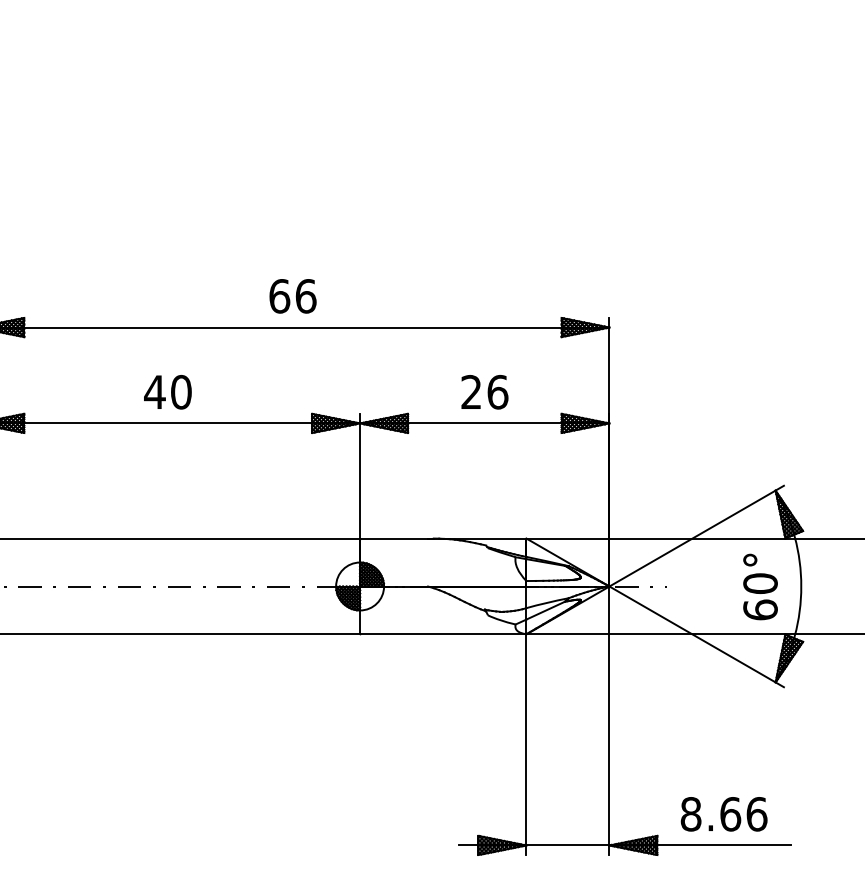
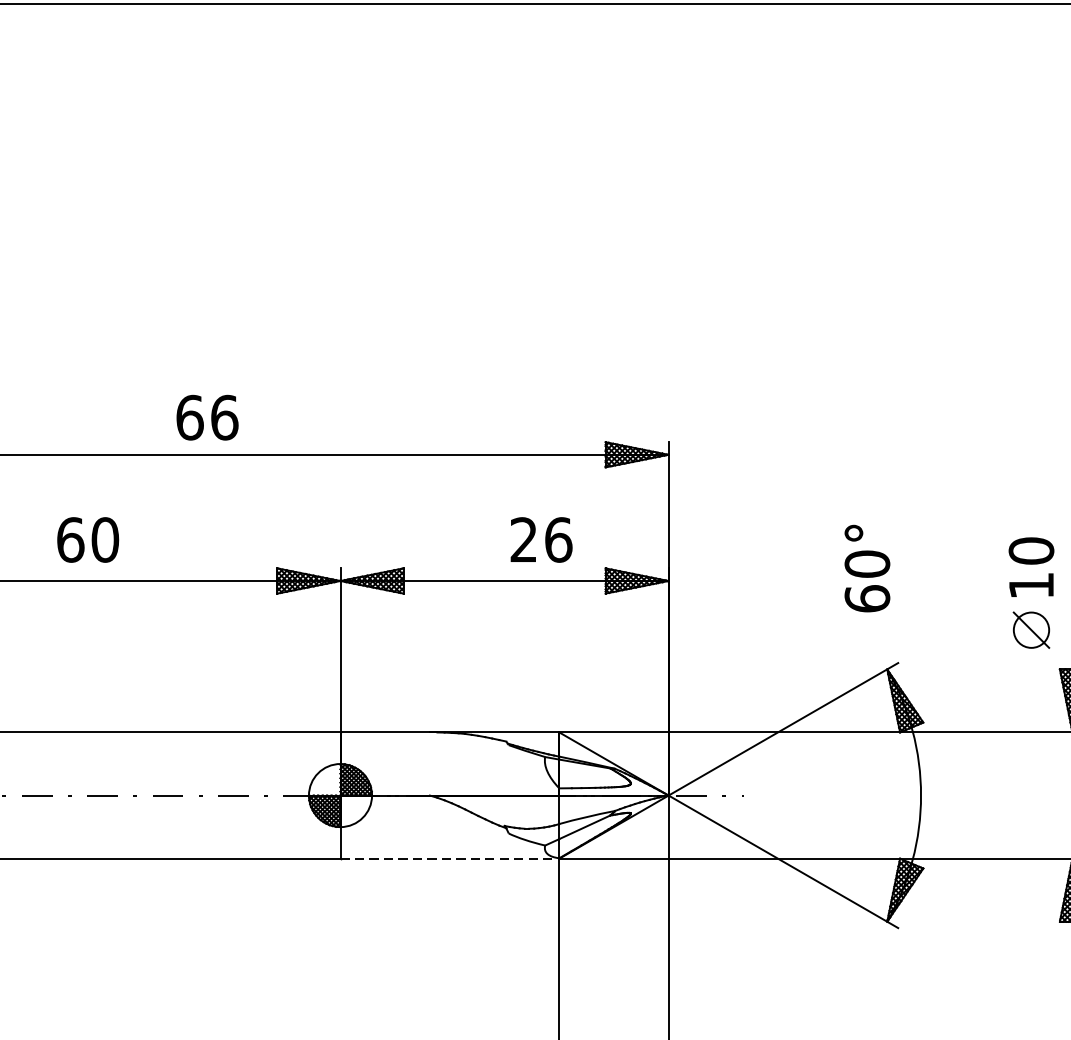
text: (292, 296) -> (206, 417), moved
text: (154, 391) -> (69, 538), 40 -> 60
text: (484, 392) -> (541, 540), moved
text: (760, 586) -> (867, 567), moved
line: (443, 634) -> (450, 858), solid -> dashed

